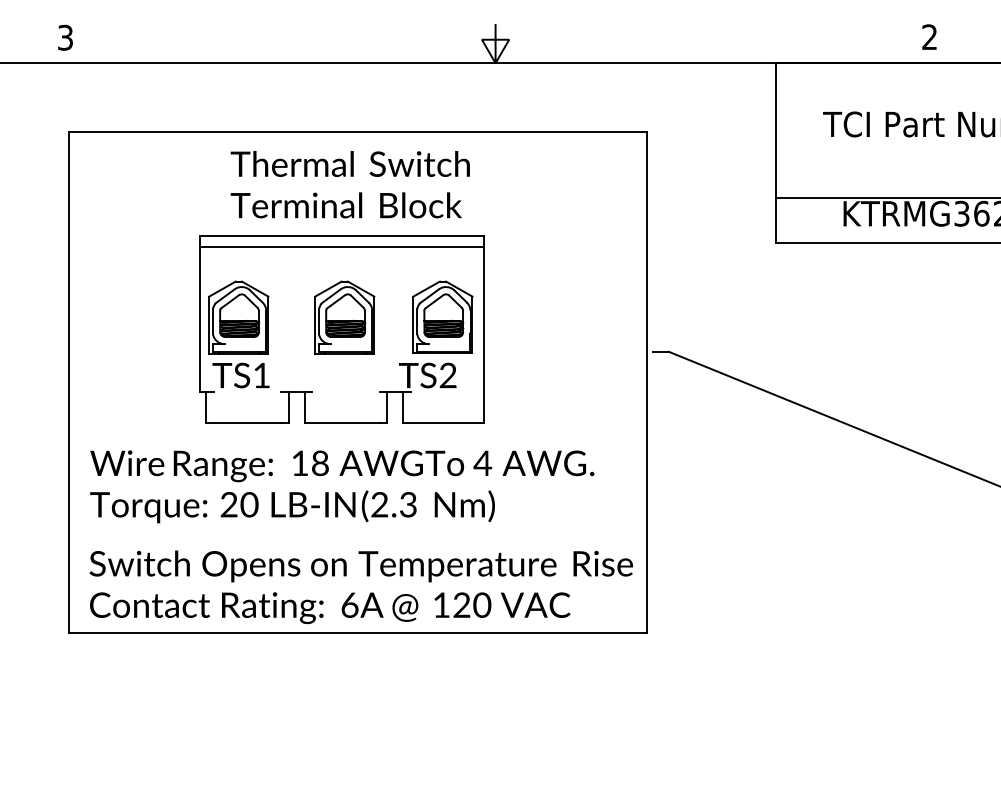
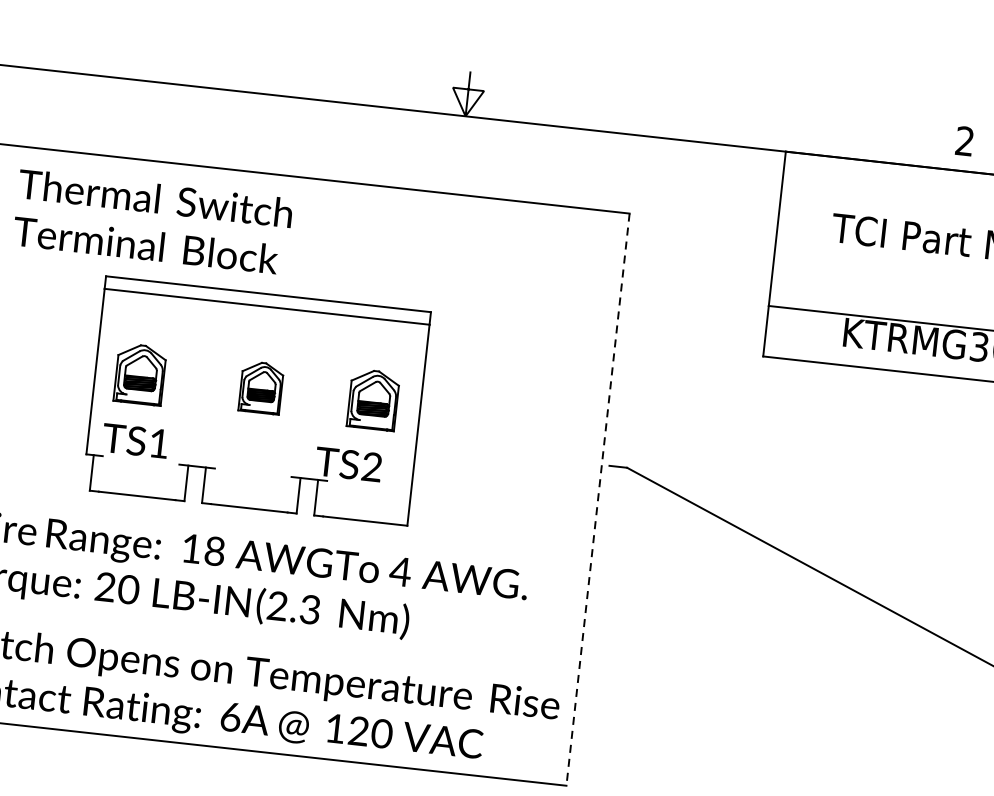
text: (349, 184) -> (152, 221), moved
part: (442, 316) -> (373, 398), size x0.7
part: (238, 317) -> (139, 374), size x0.7
part: (344, 317) -> (260, 387), size x0.6
line: (646, 382) -> (597, 500), solid -> dashed

